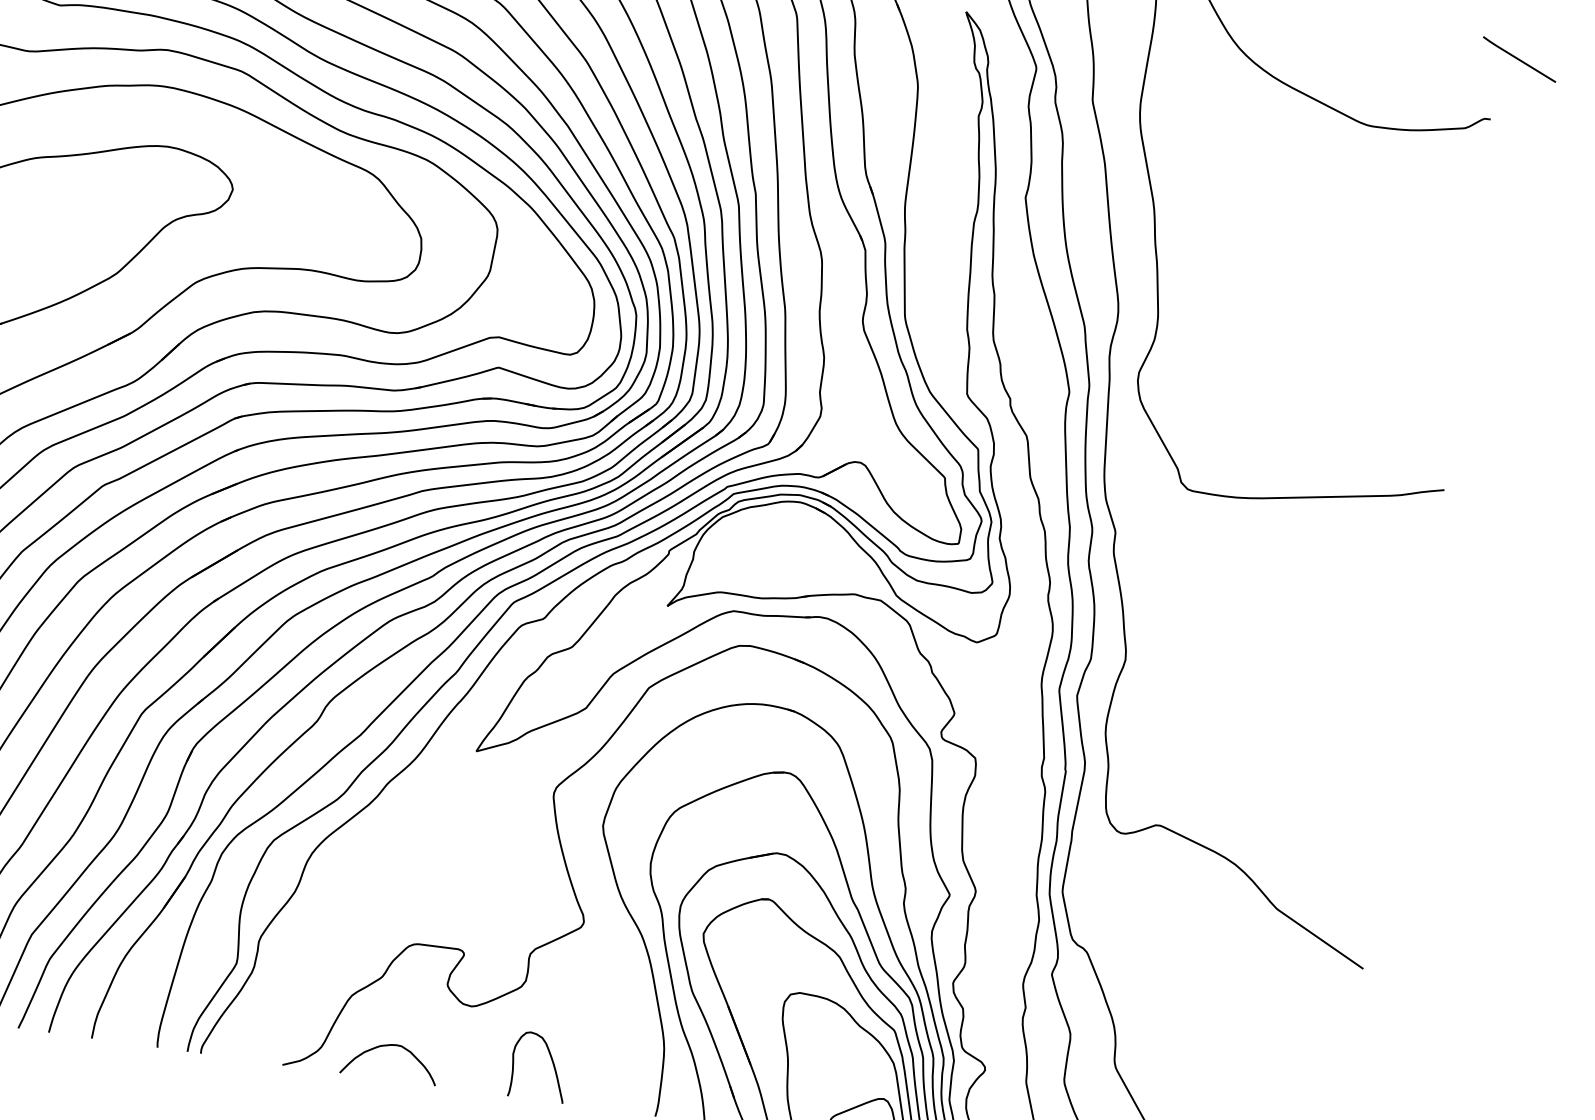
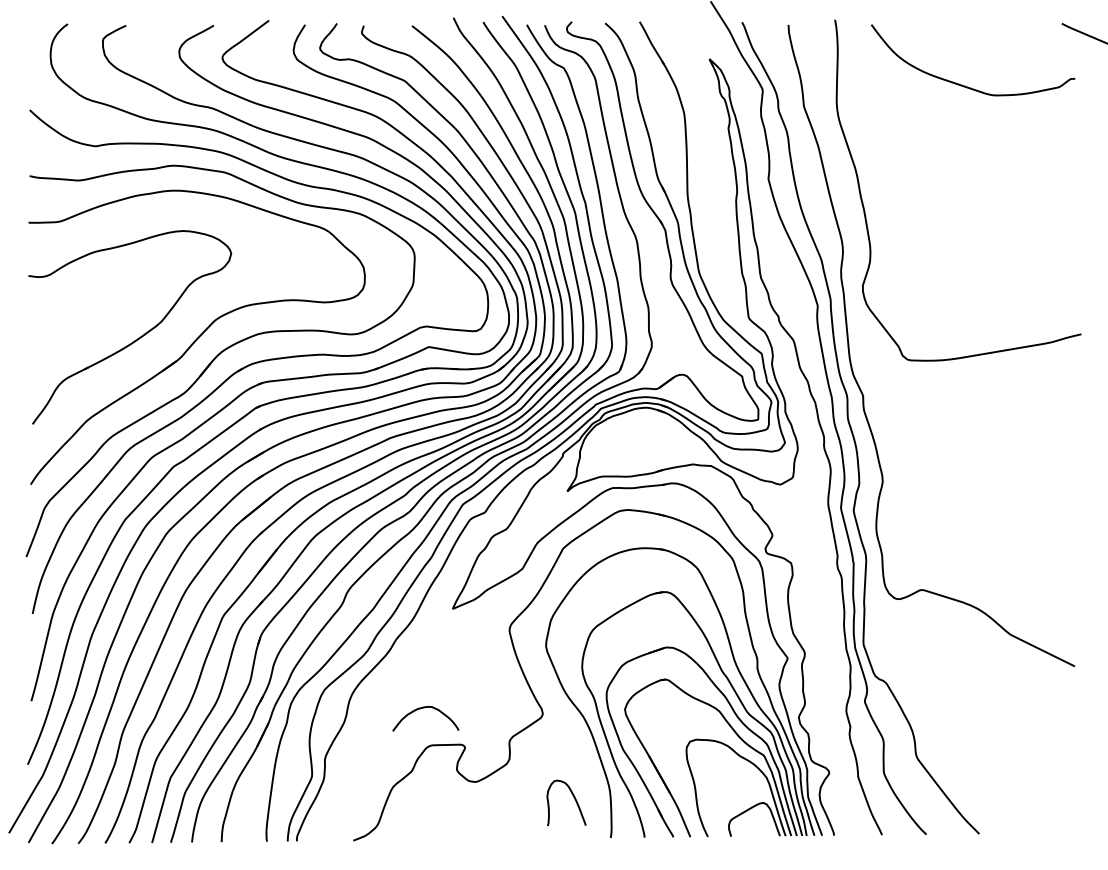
curve: (390, 1046) -> (424, 708), moved
curve: (551, 1063) -> (574, 799), moved

